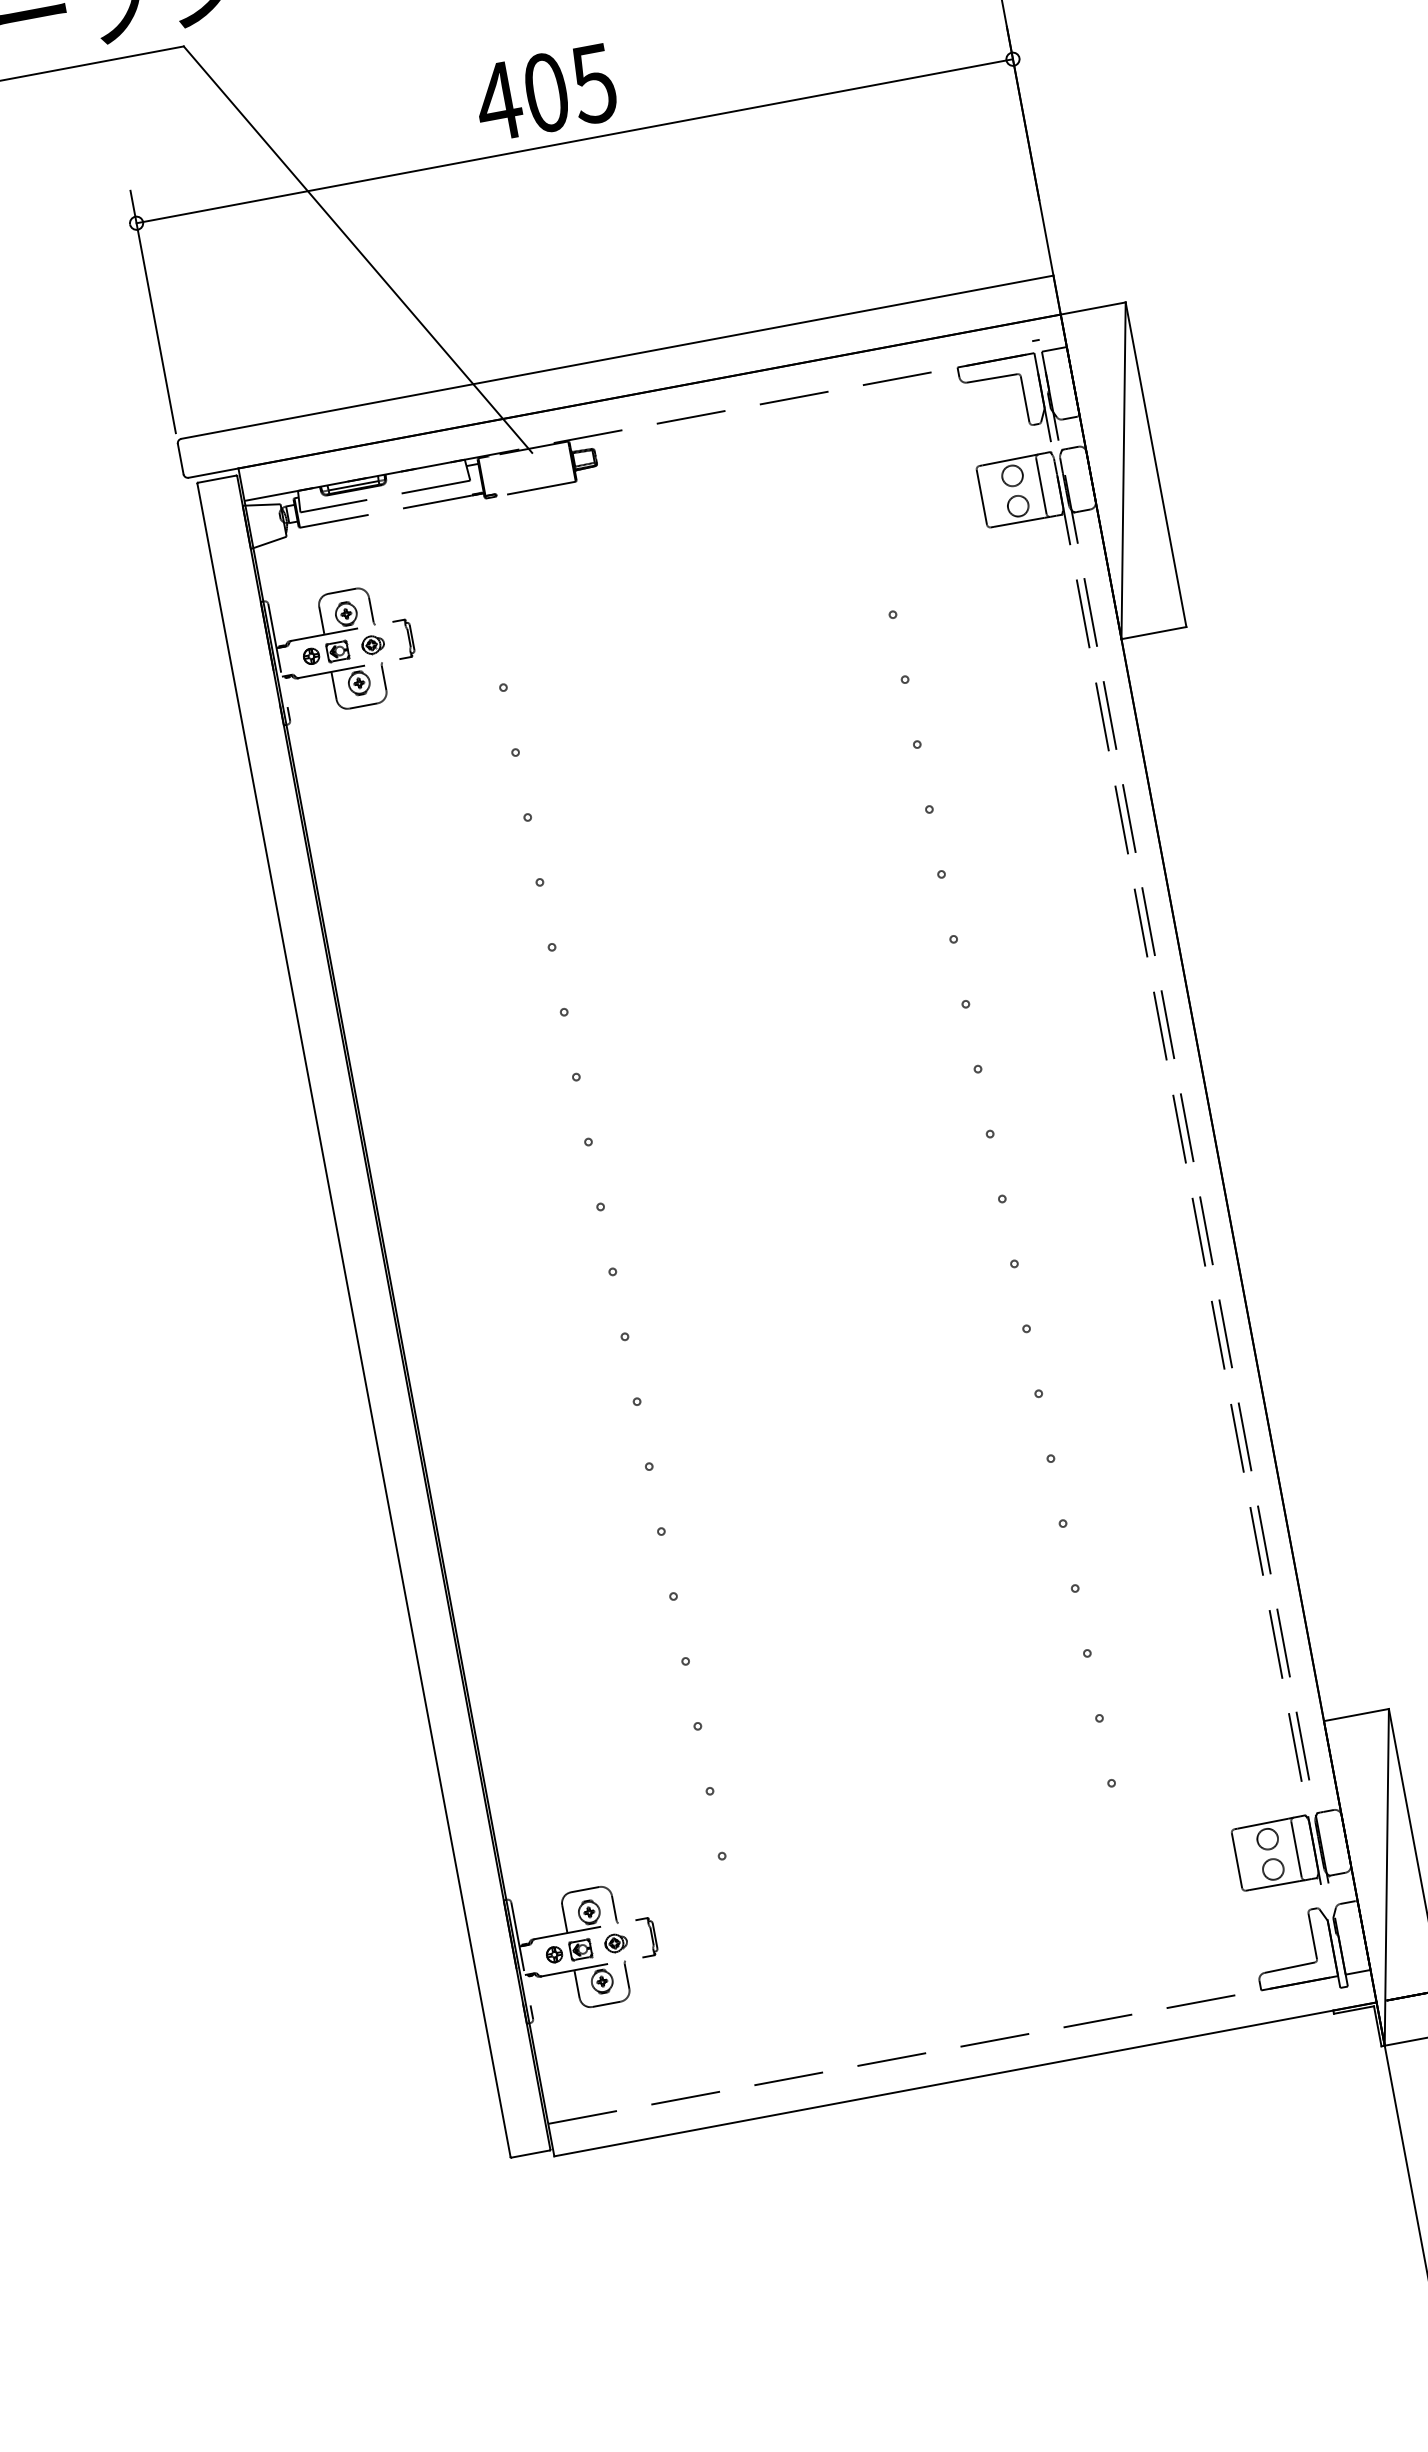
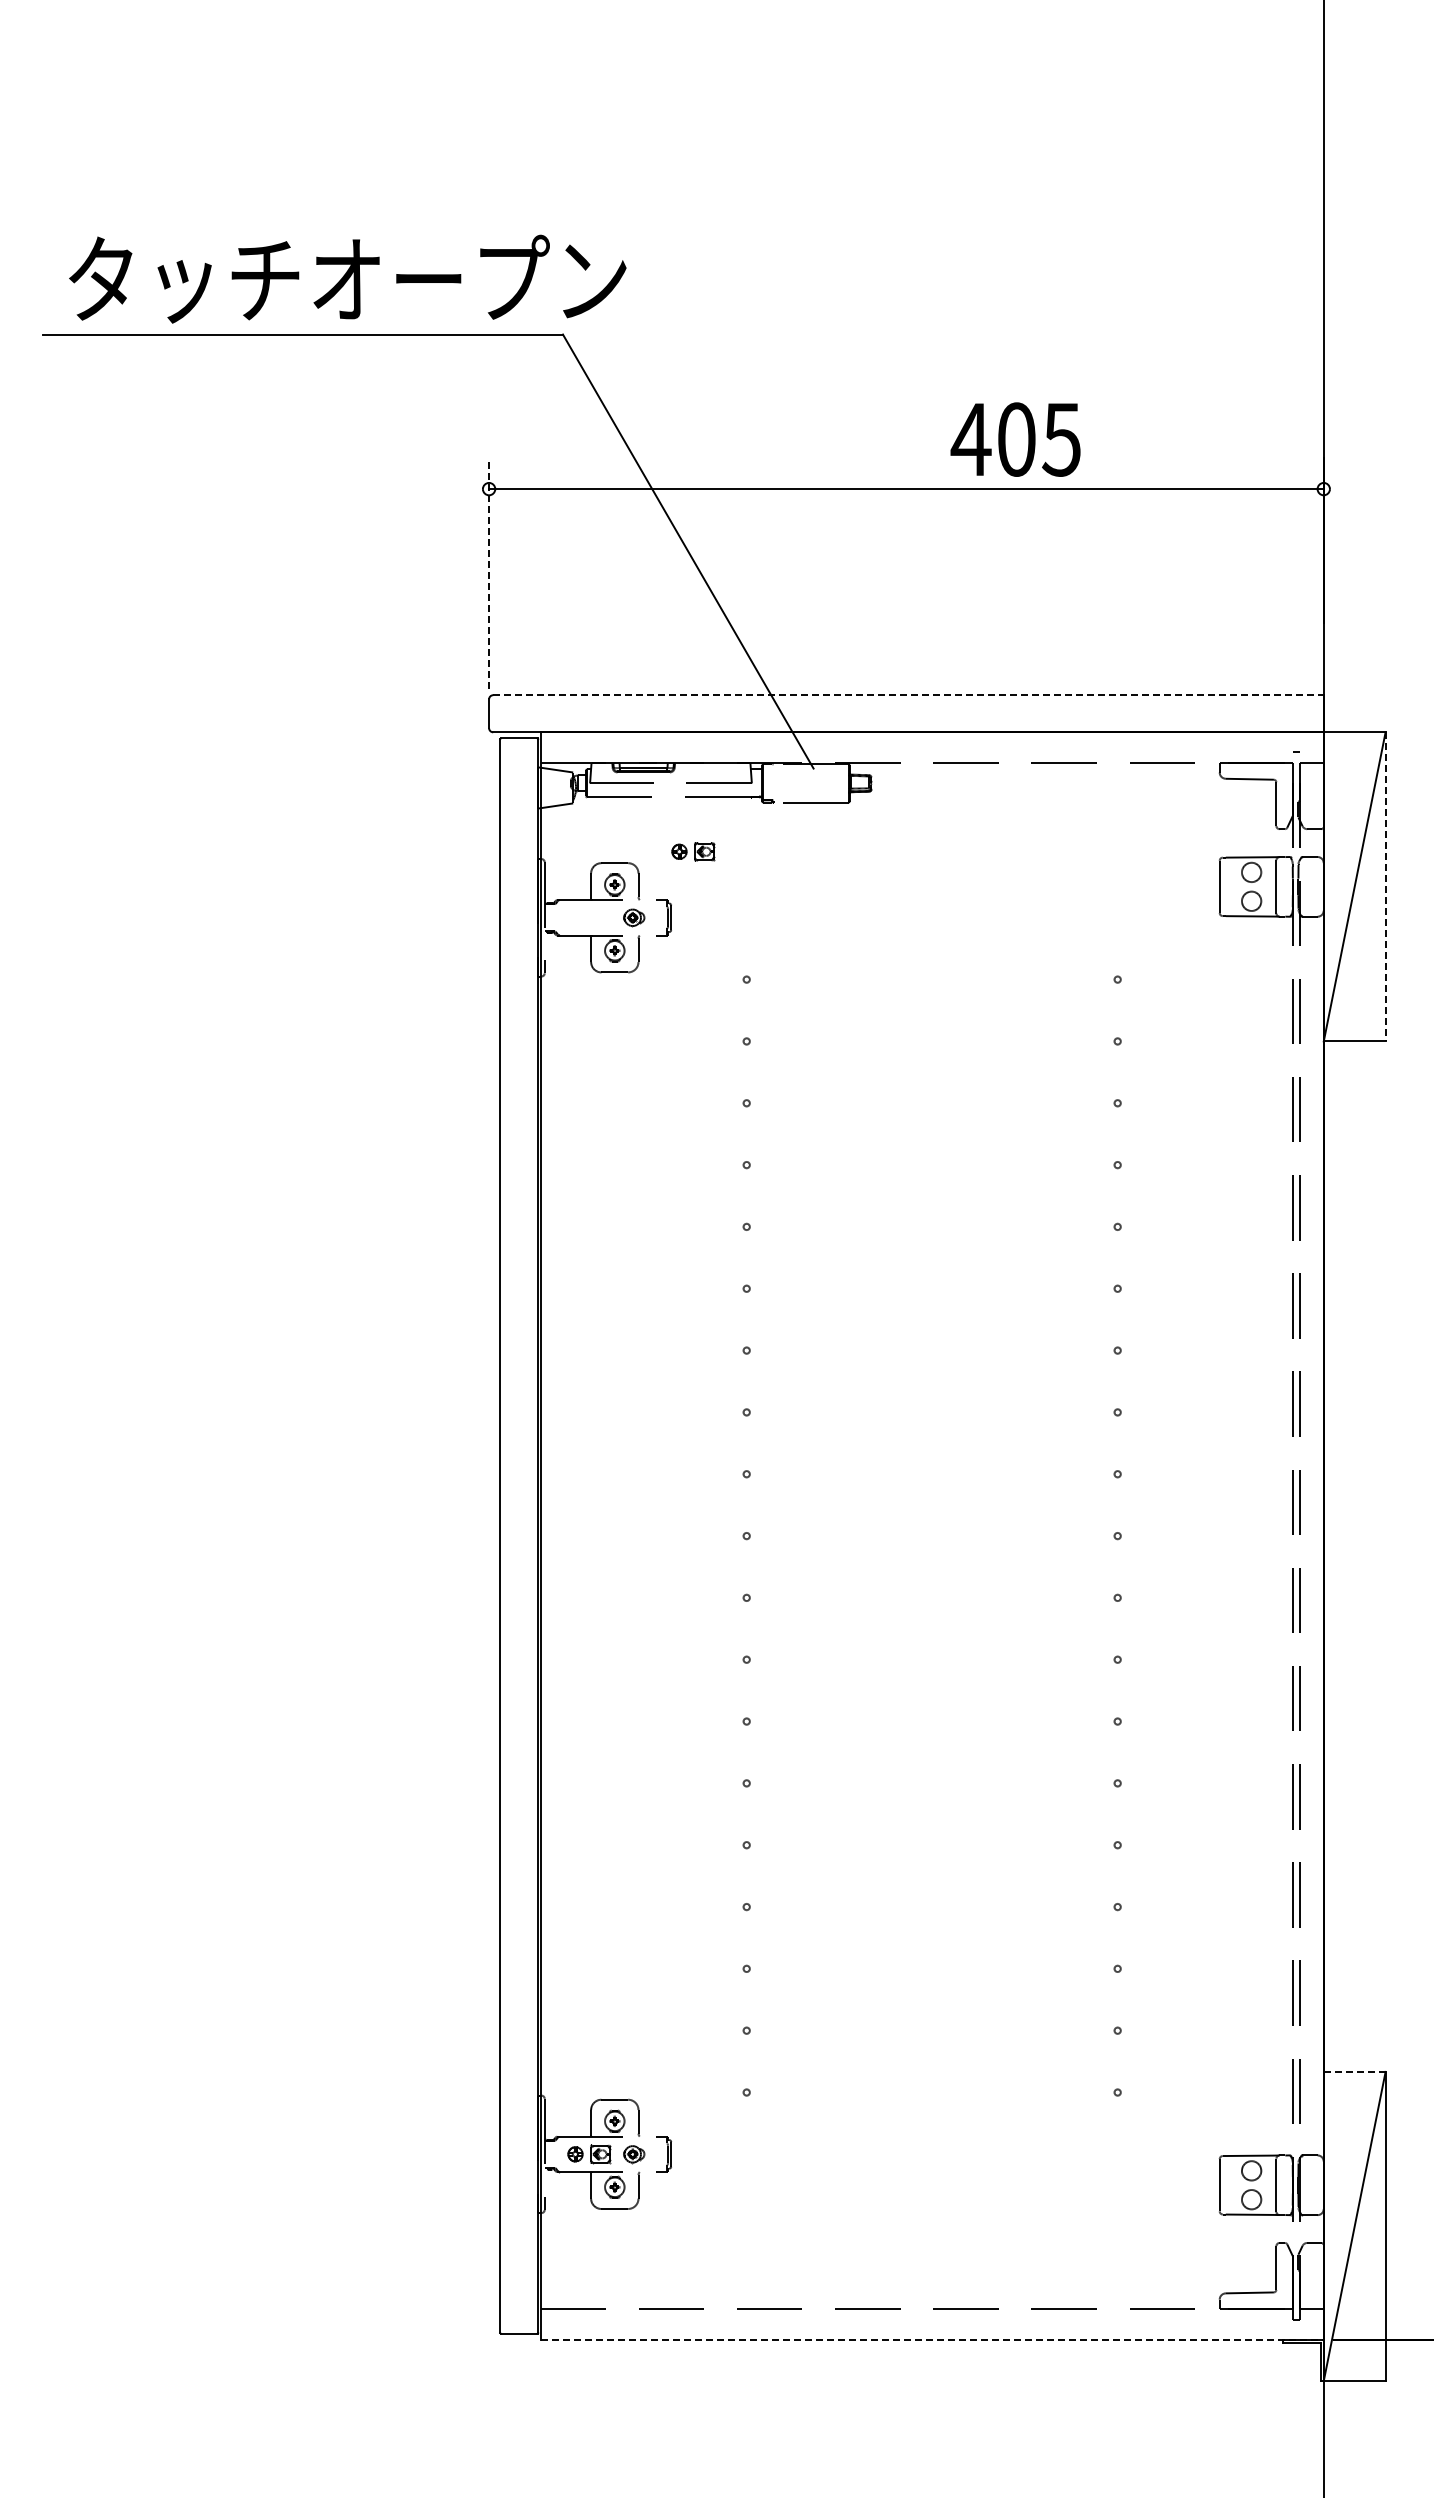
text: (545, 92) -> (1015, 439), moved
line: (153, 311) -> (489, 573), solid -> dashed
line: (617, 357) -> (908, 695), solid -> dashed
line: (1155, 464) -> (1385, 886), solid -> dashed
part: (326, 653) -> (693, 851), moved
line: (1356, 1714) -> (1354, 2071), solid -> dashed
line: (965, 2078) -> (932, 2339), solid -> dashed

